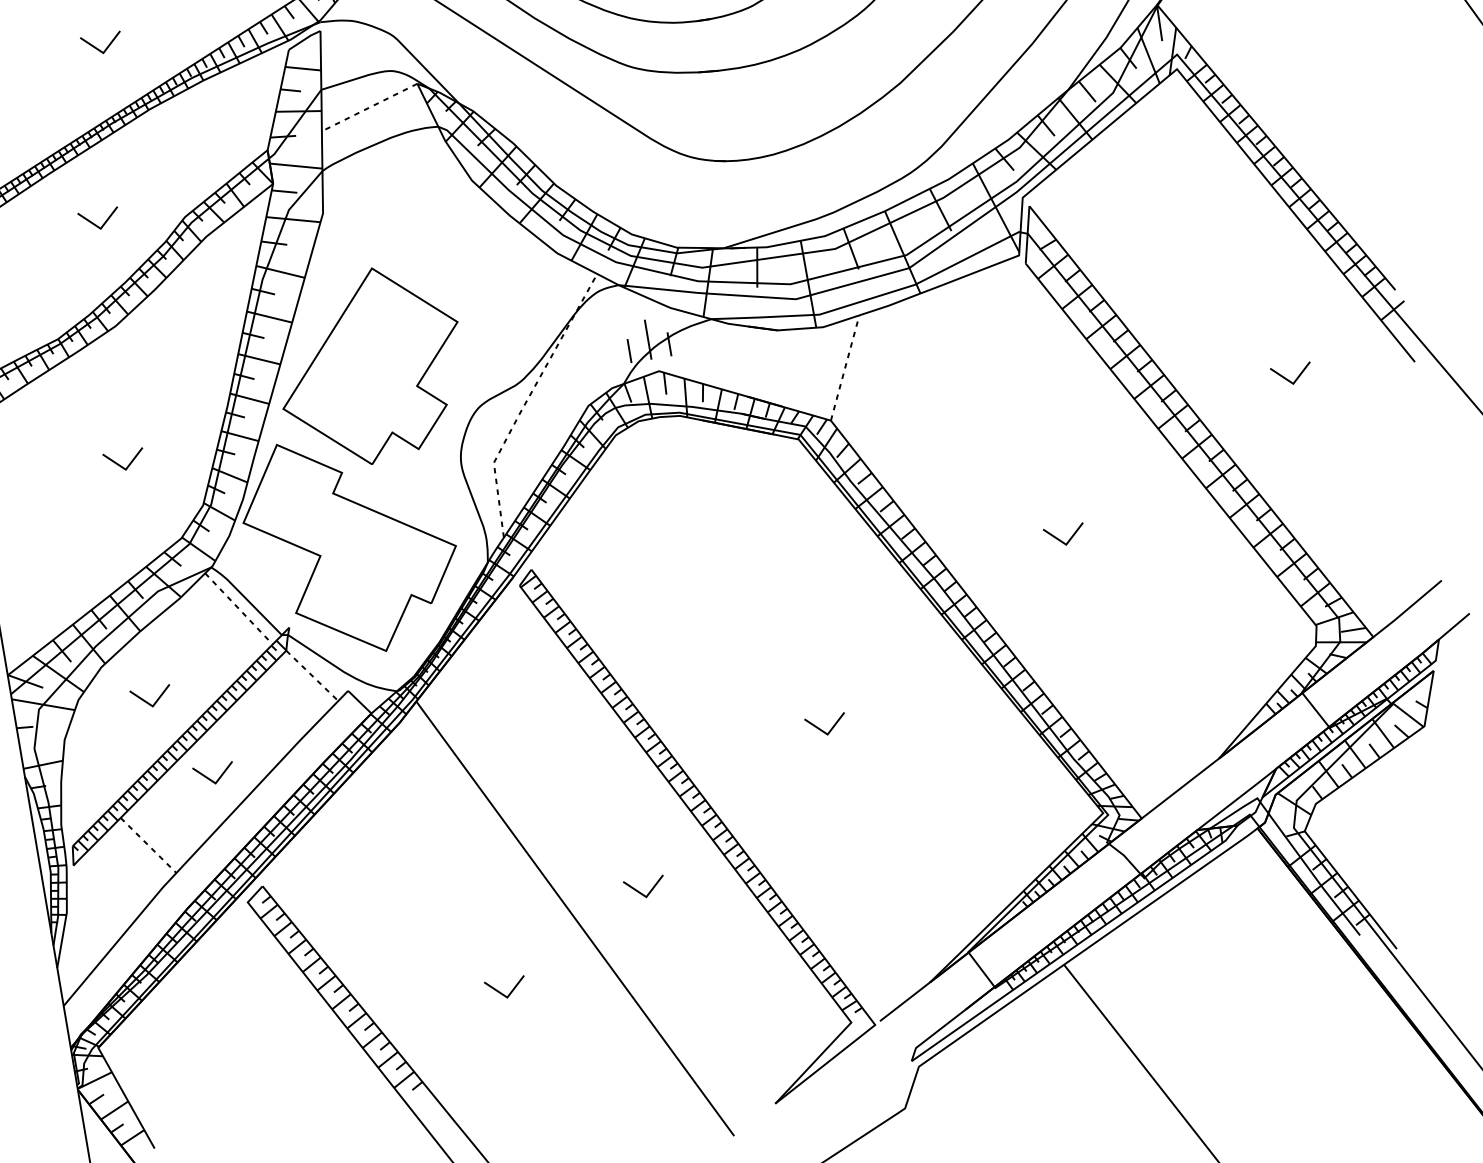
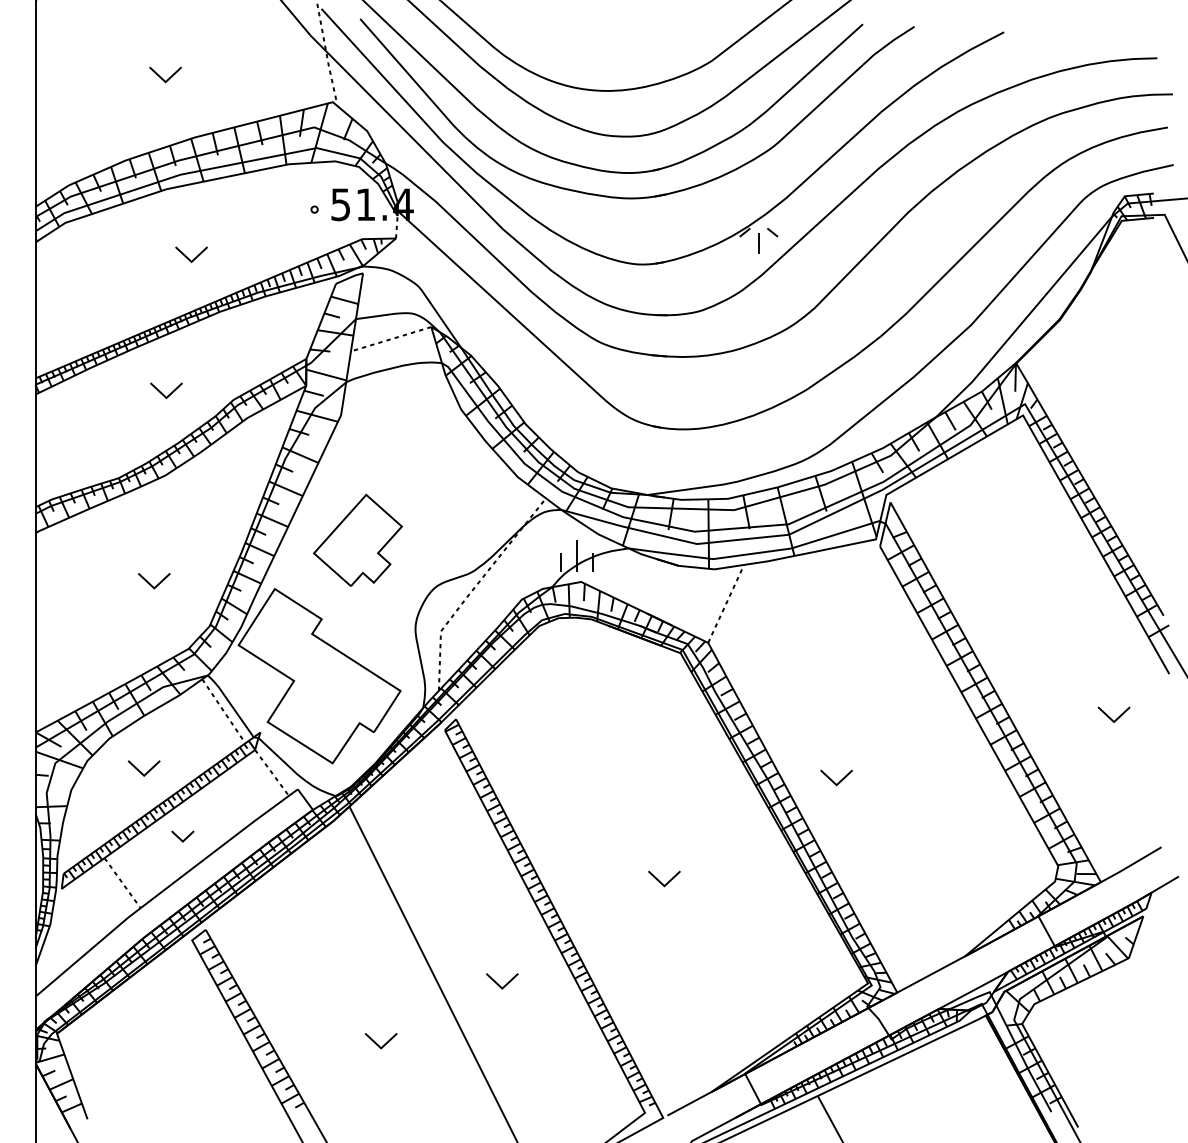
part: (370, 366) -> (357, 540), size x0.6
part: (1291, 374) -> (1113, 714), moved
part: (1064, 535) -> (836, 777), moved
part: (213, 774) -> (182, 836), size x0.7

